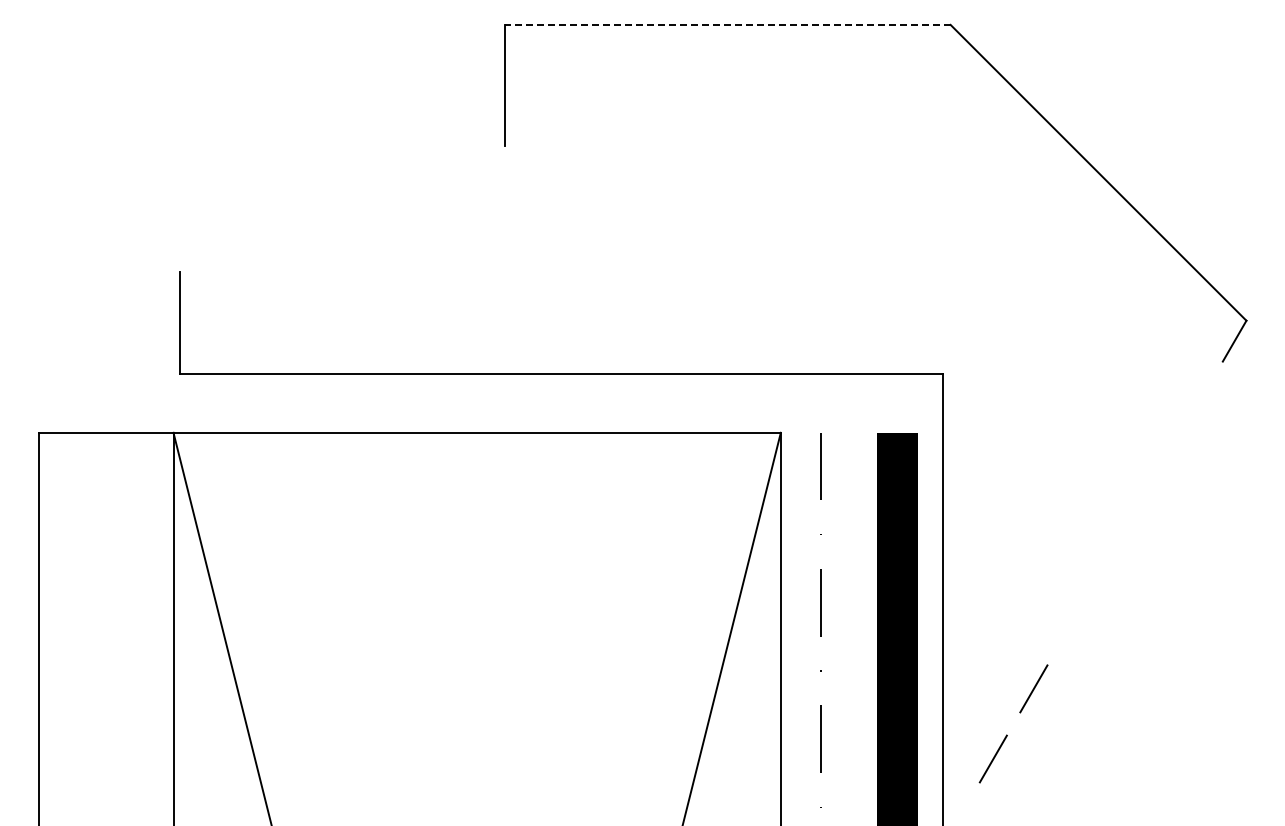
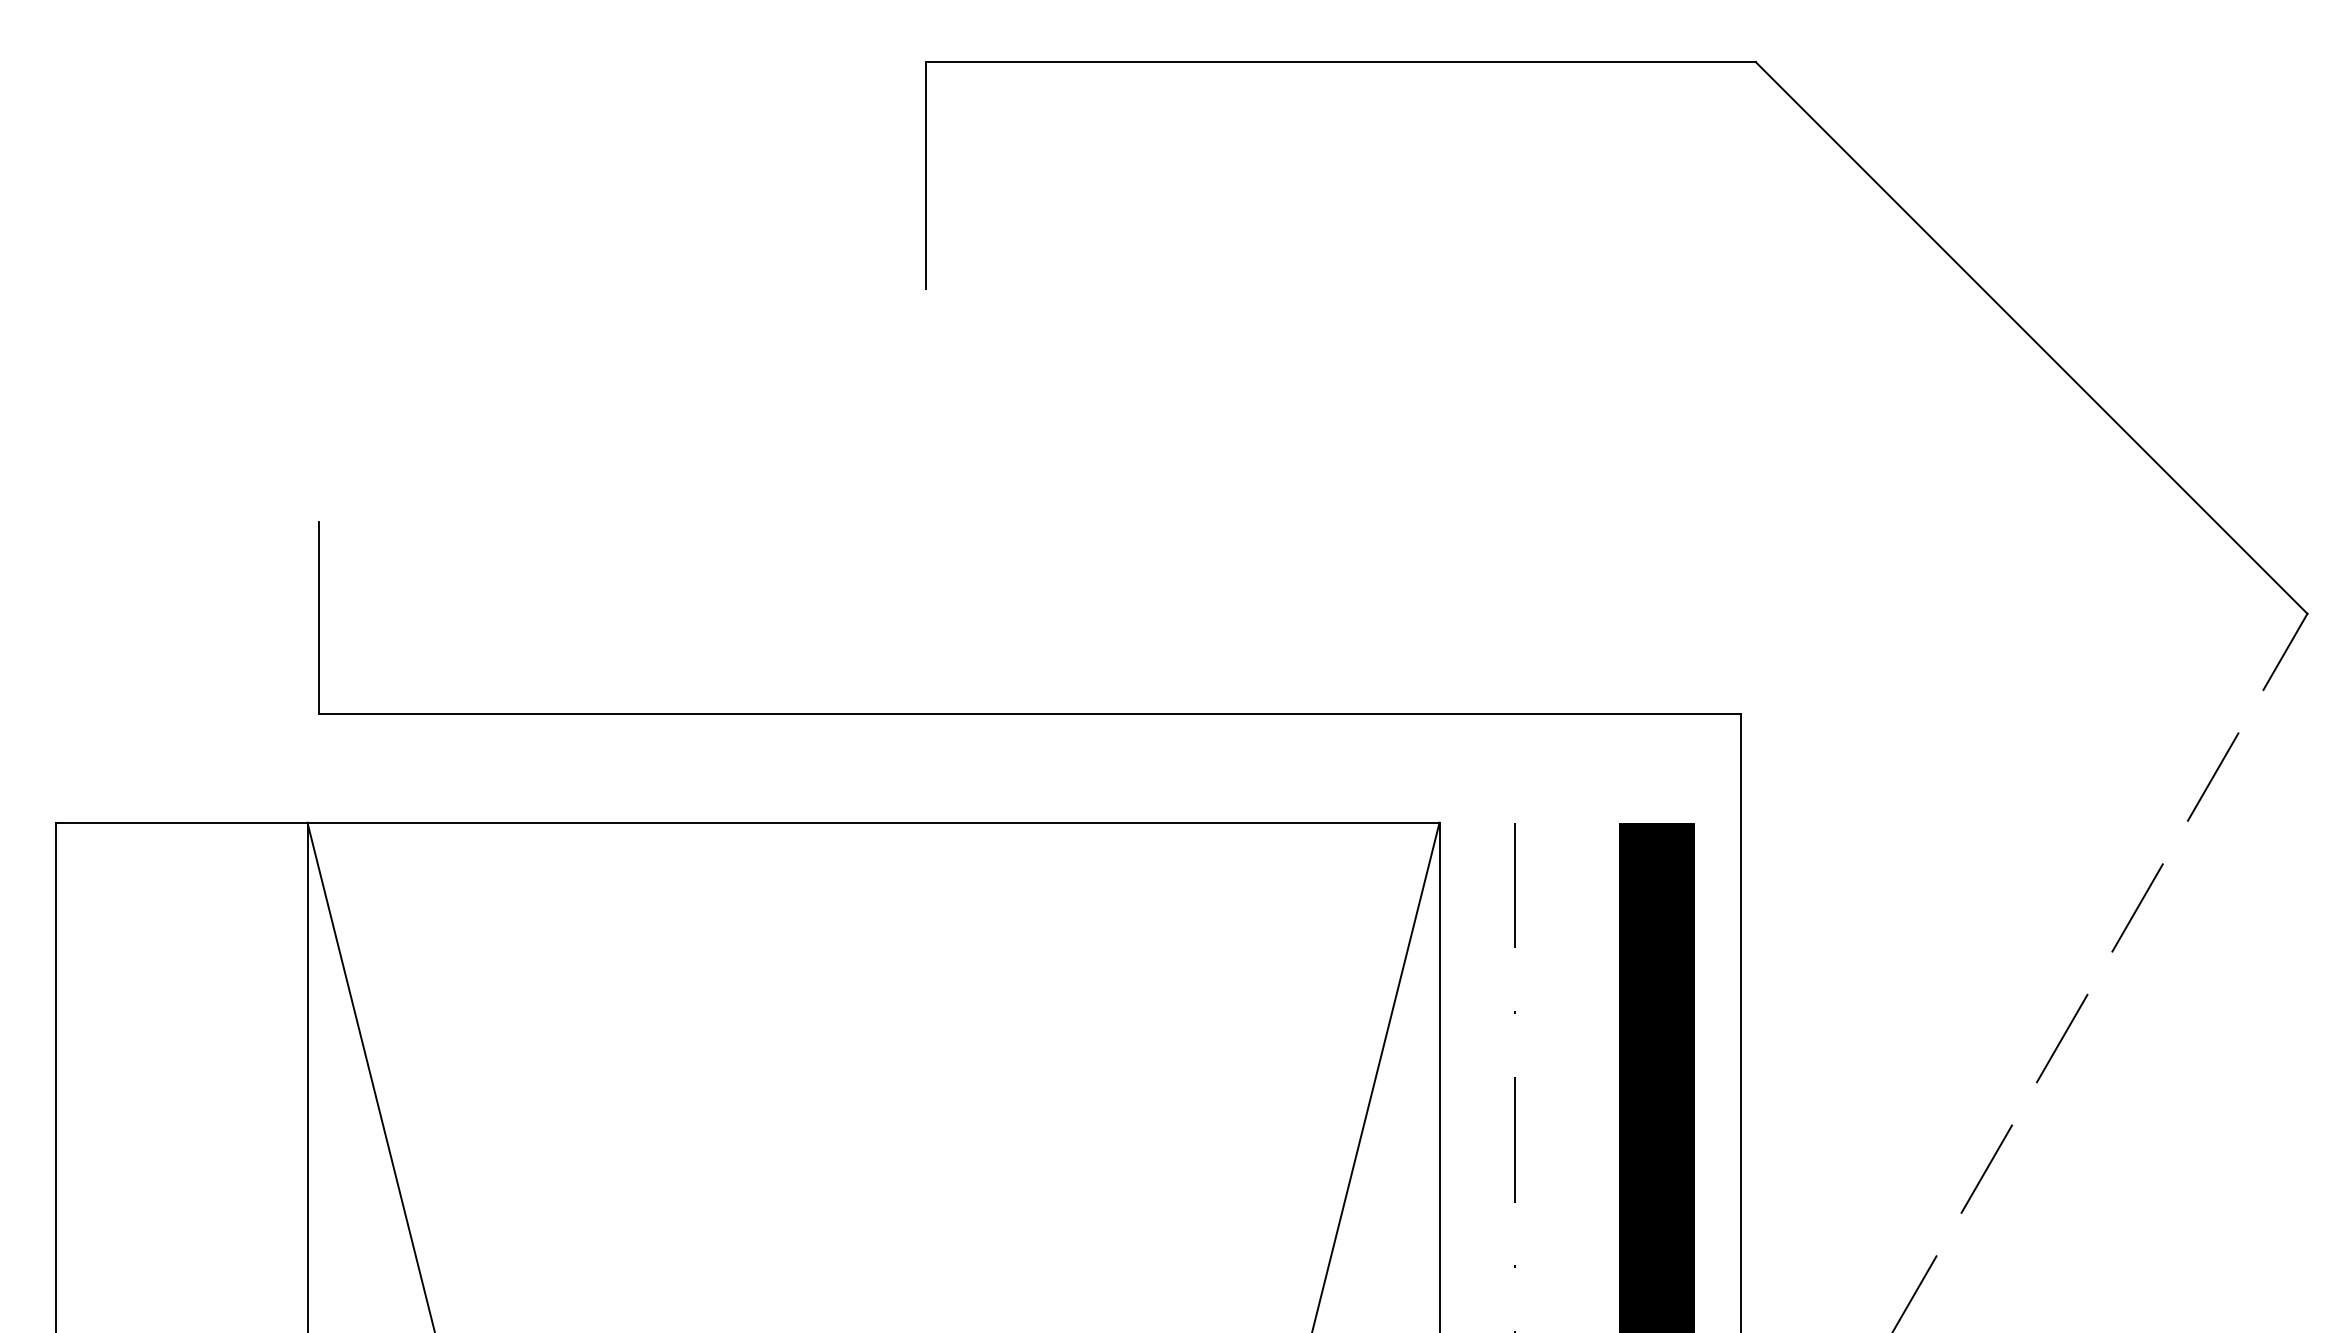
line: (727, 24) -> (1340, 61), dashed -> solid
line: (1195, 407) -> (2212, 775), added
line: (1154, 478) -> (2136, 907), added
line: (1114, 548) -> (2061, 1038), added
line: (1073, 618) -> (1985, 1168), added

